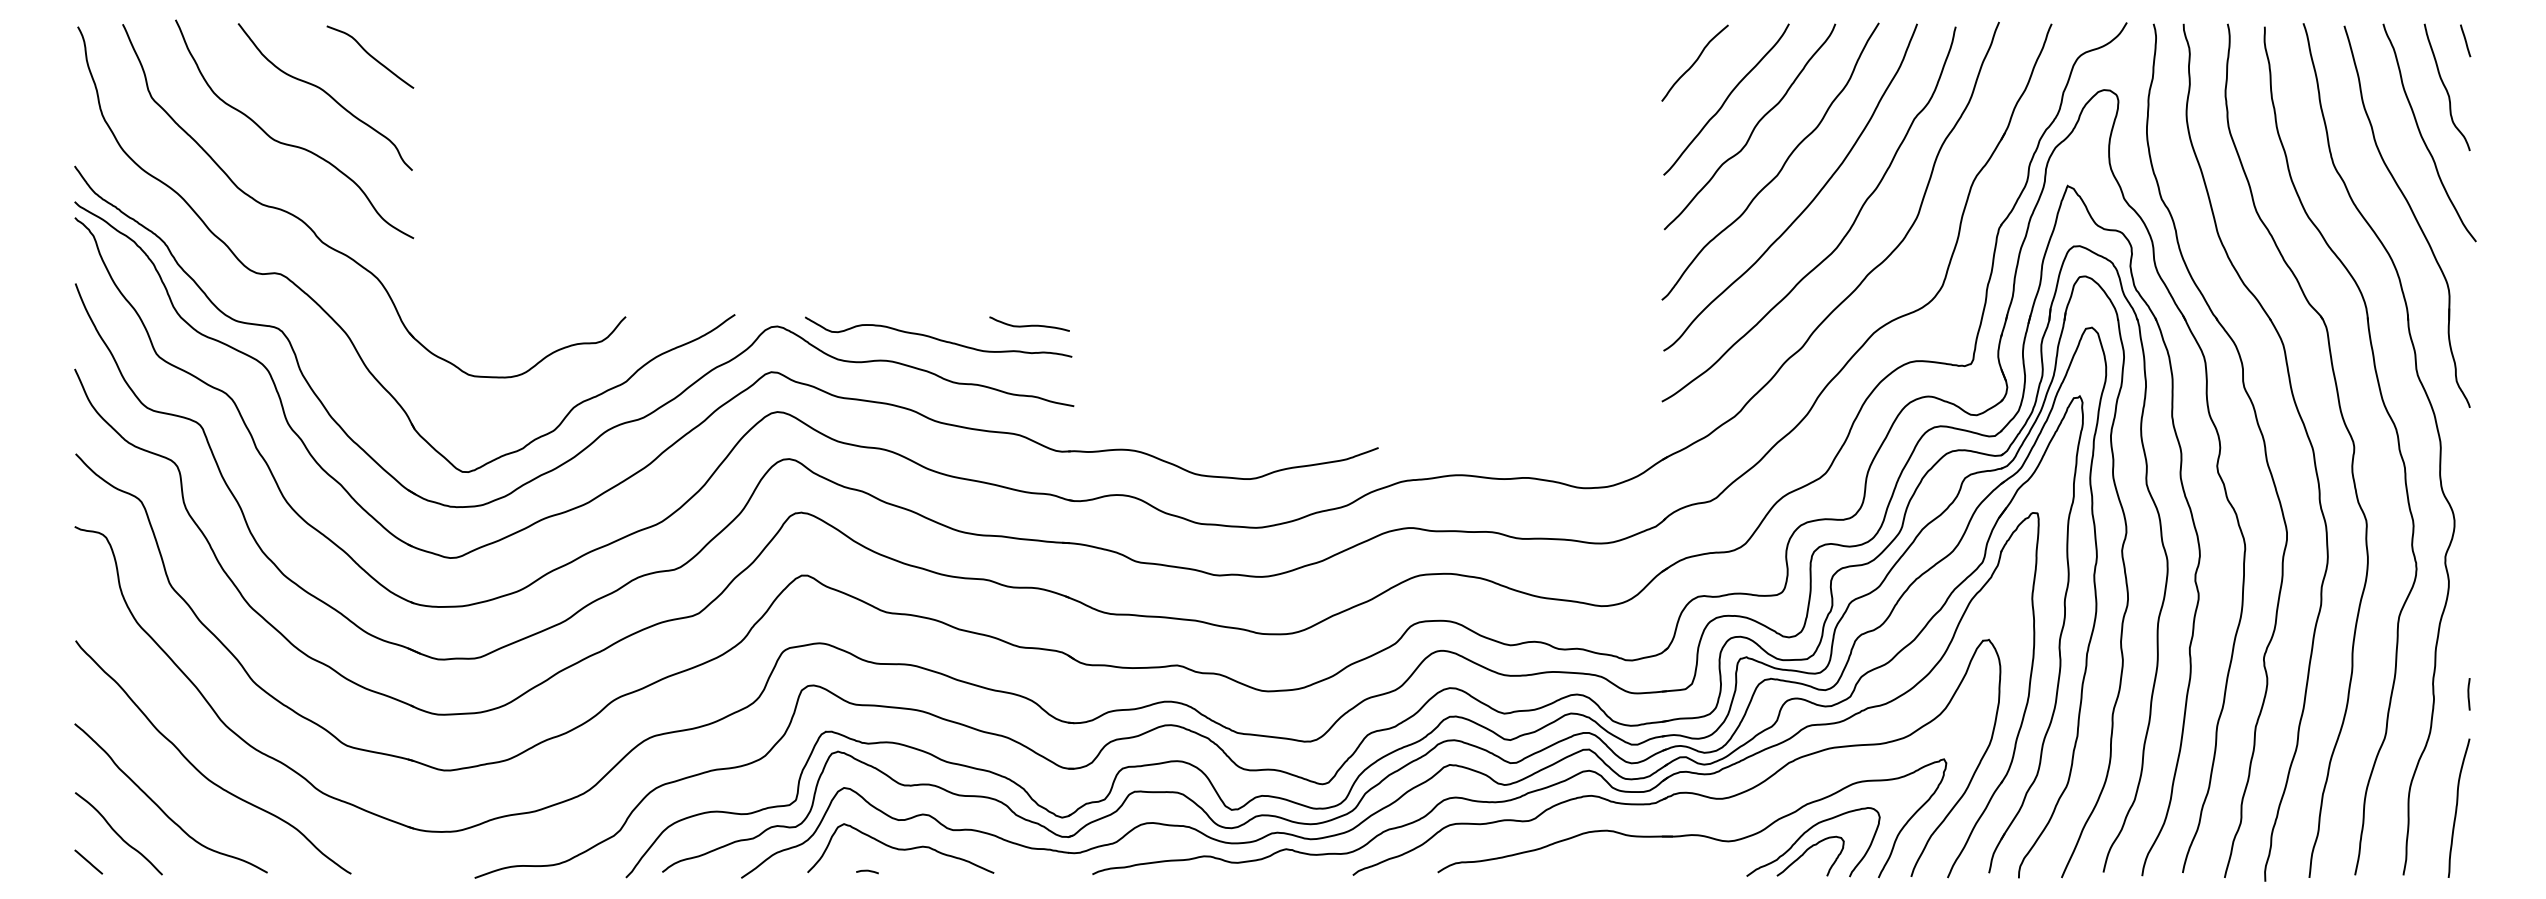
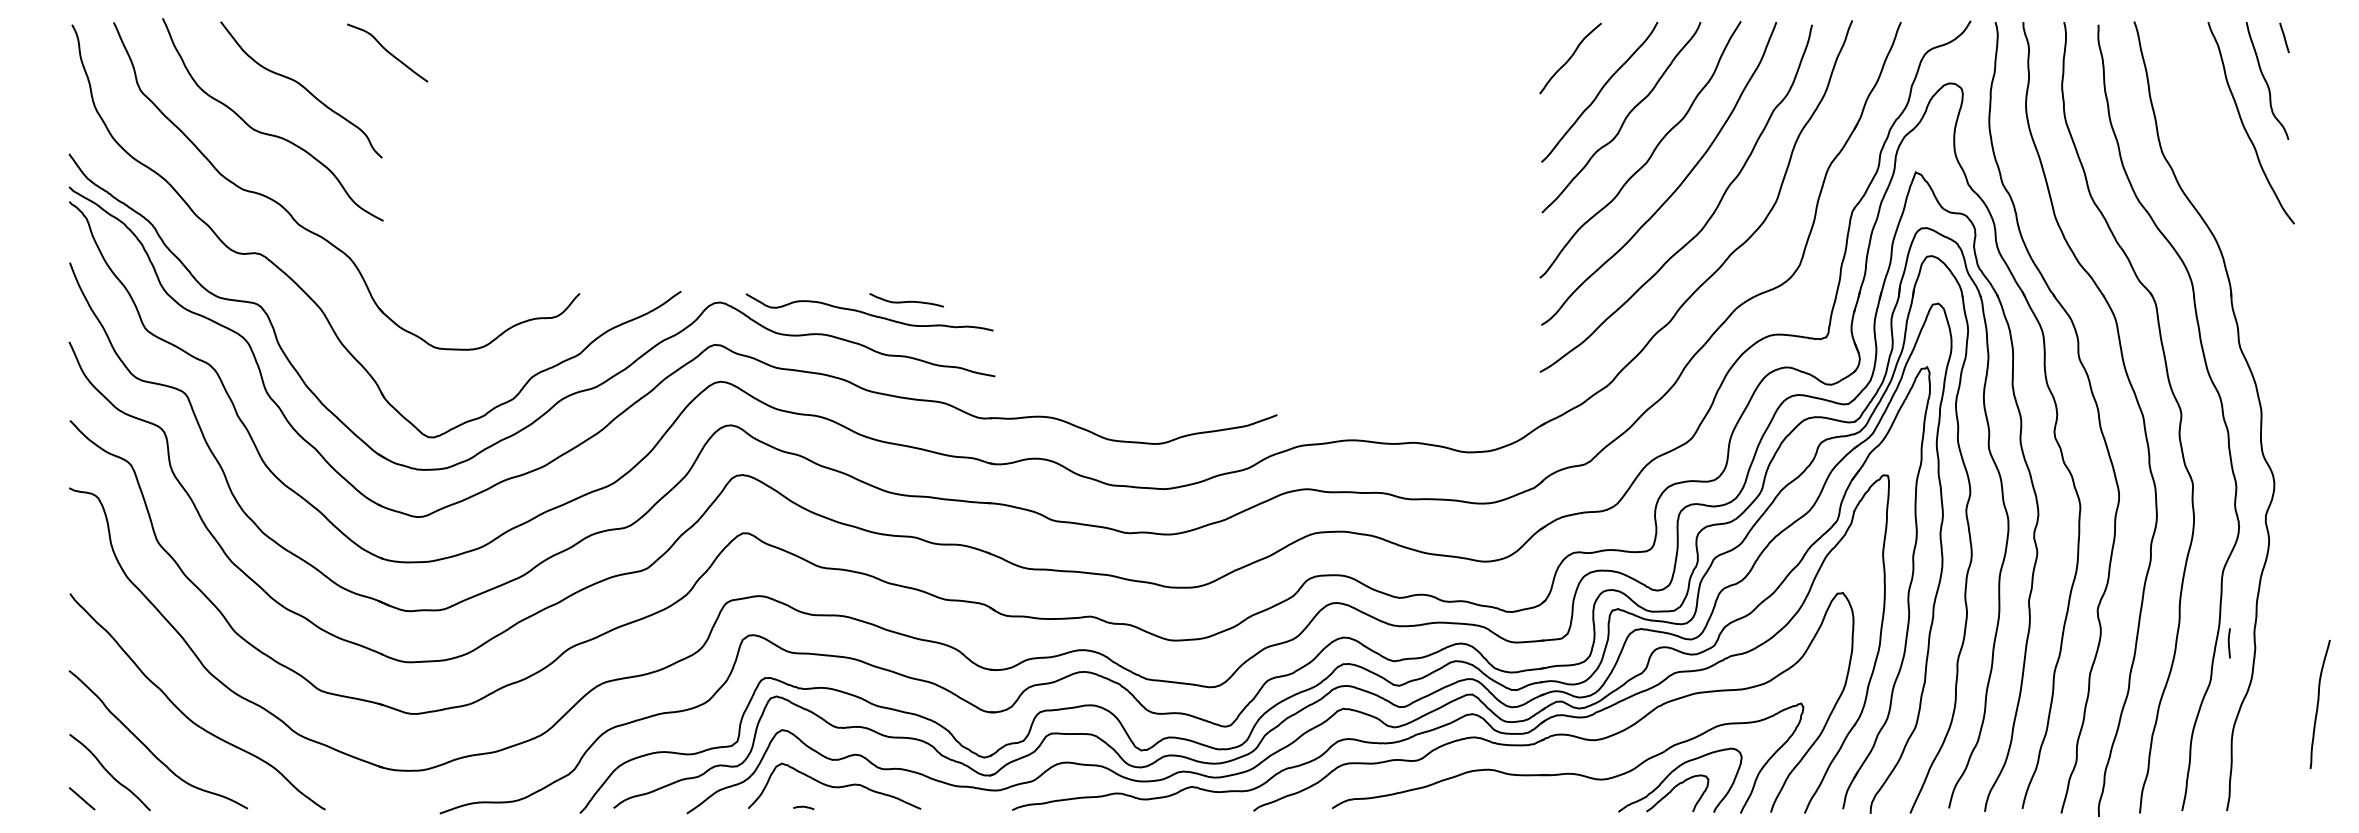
curve: (370, 56) -> (387, 52), moved
part: (2412, 214) -> (2235, 198), removed
curve: (1029, 325) -> (906, 301), moved
line: (2468, 694) -> (2228, 643), moved
curve: (2457, 807) -> (2318, 703), moved

